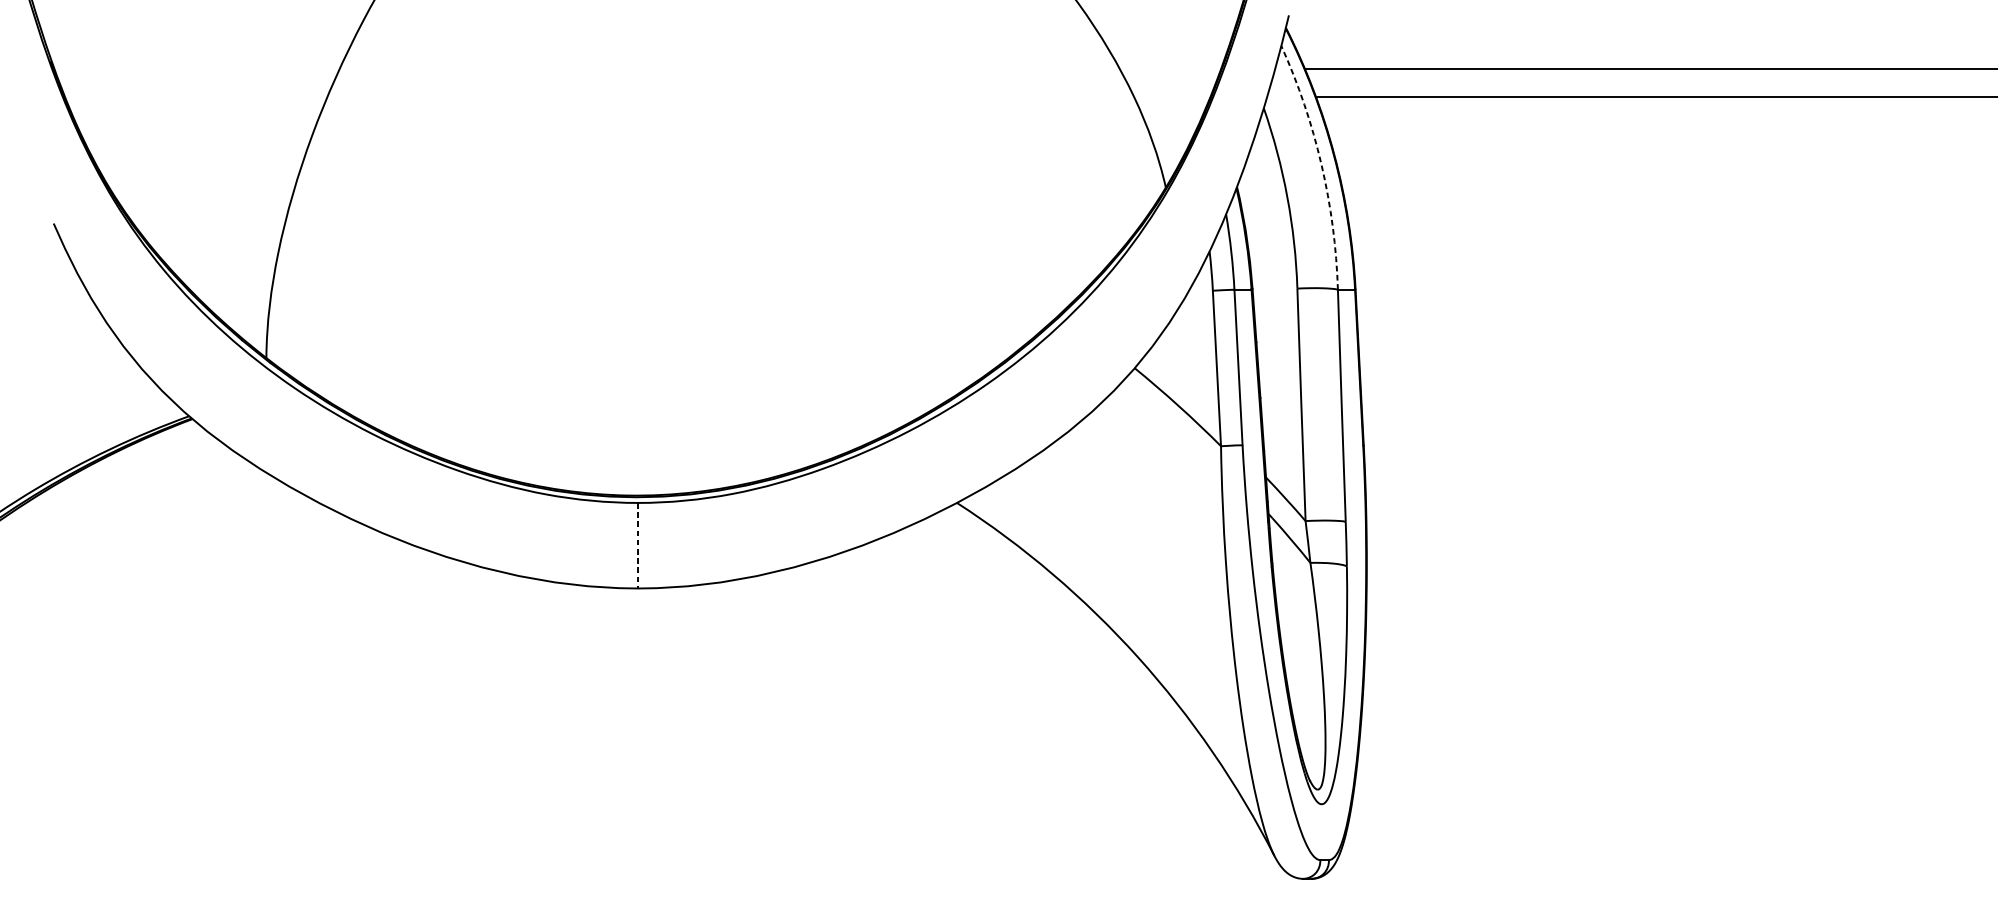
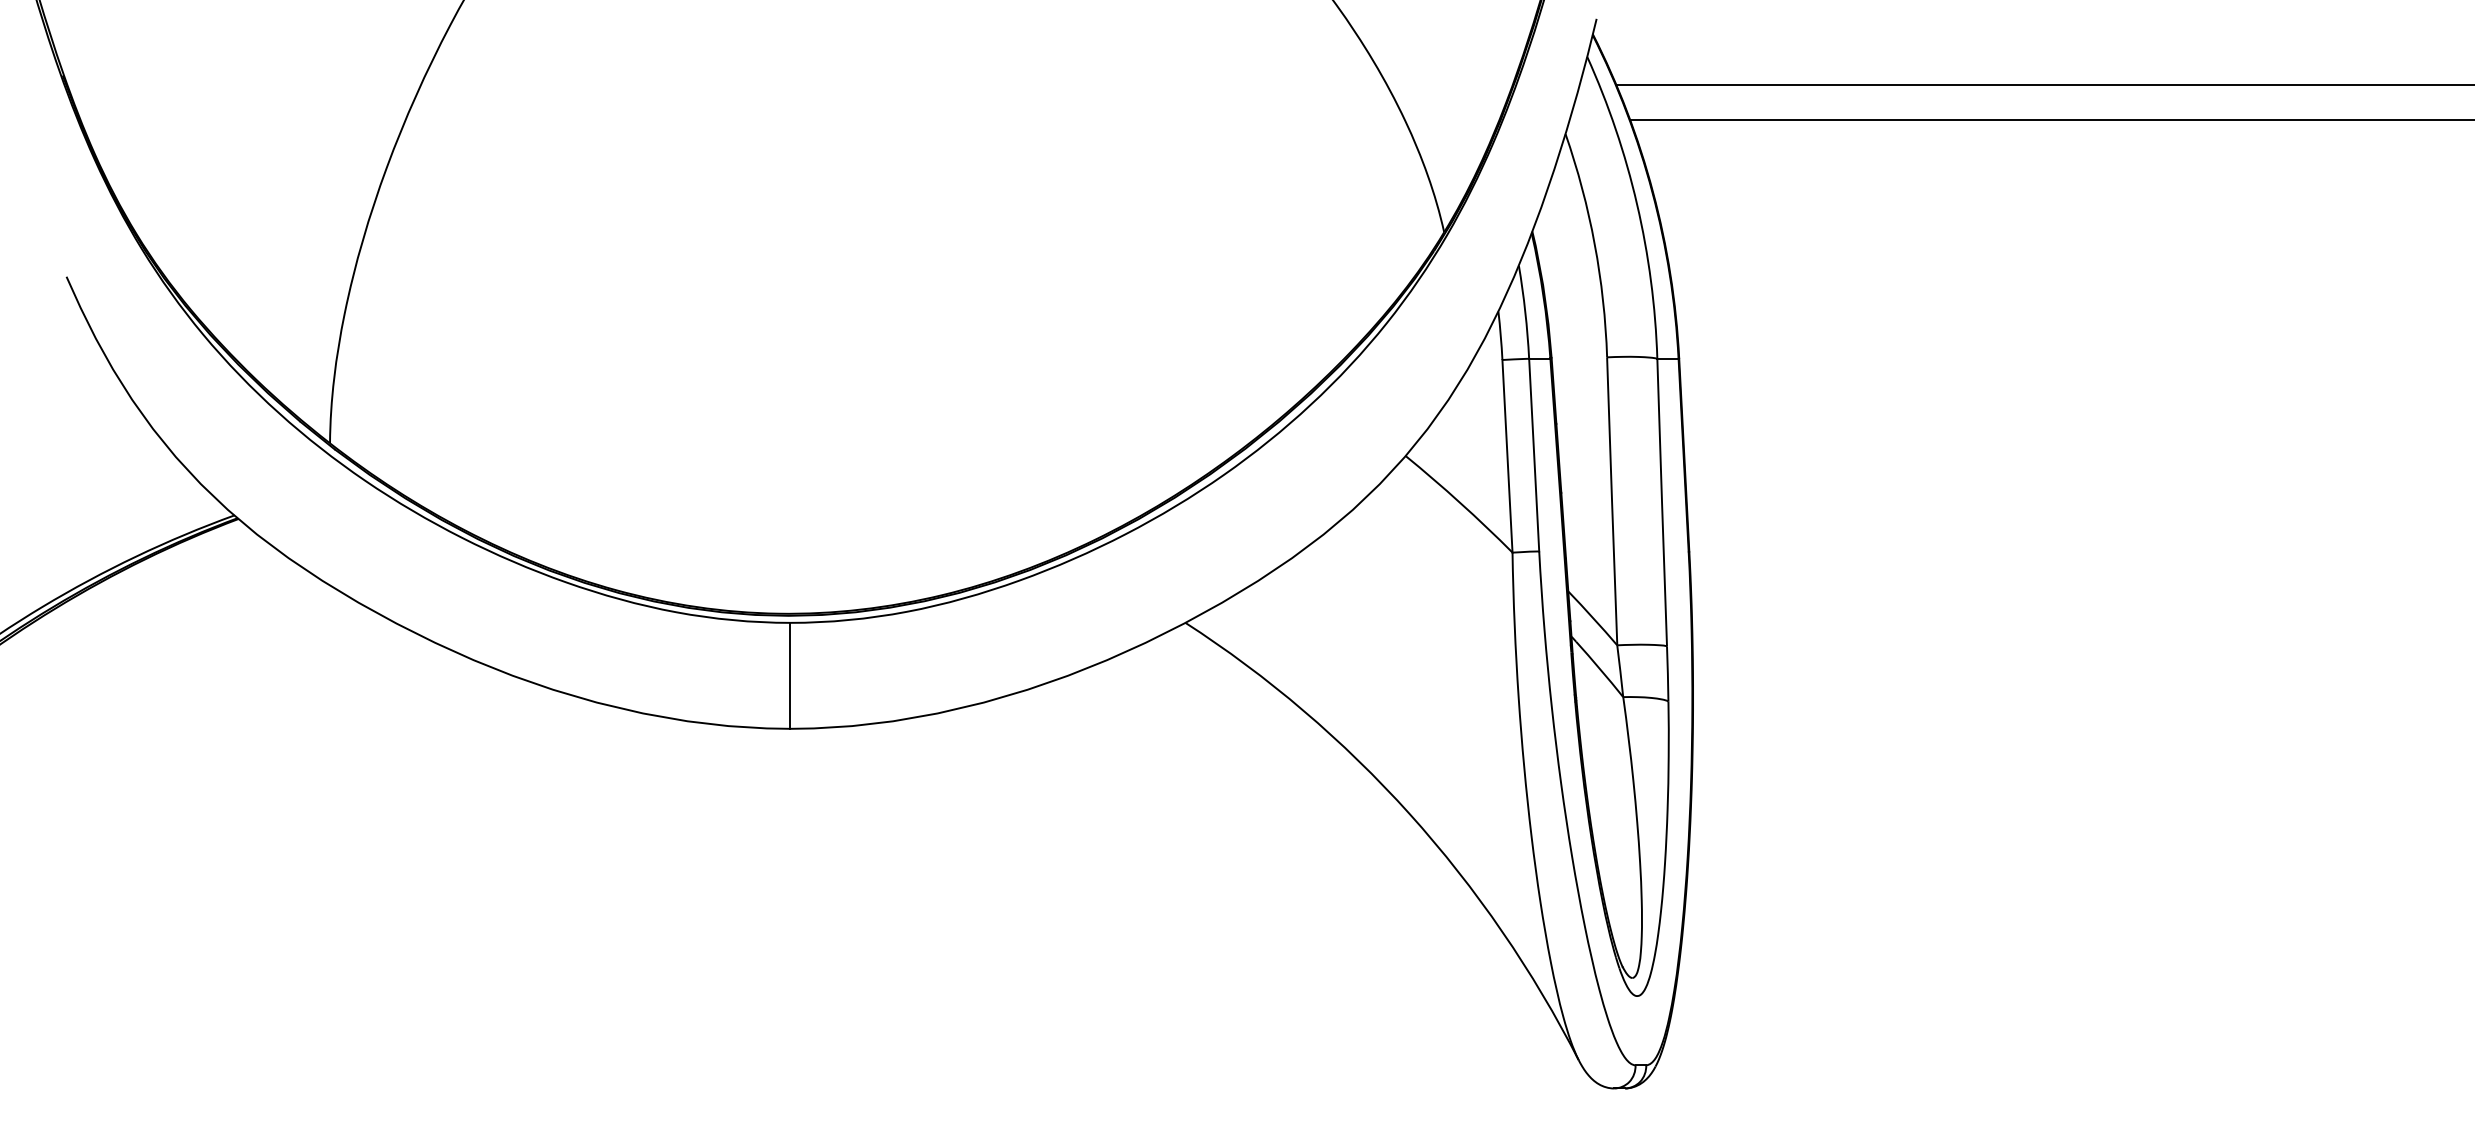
arc: (1321, 165) -> (1637, 204), dashed -> solid
line: (638, 545) -> (790, 675), dashed -> solid

